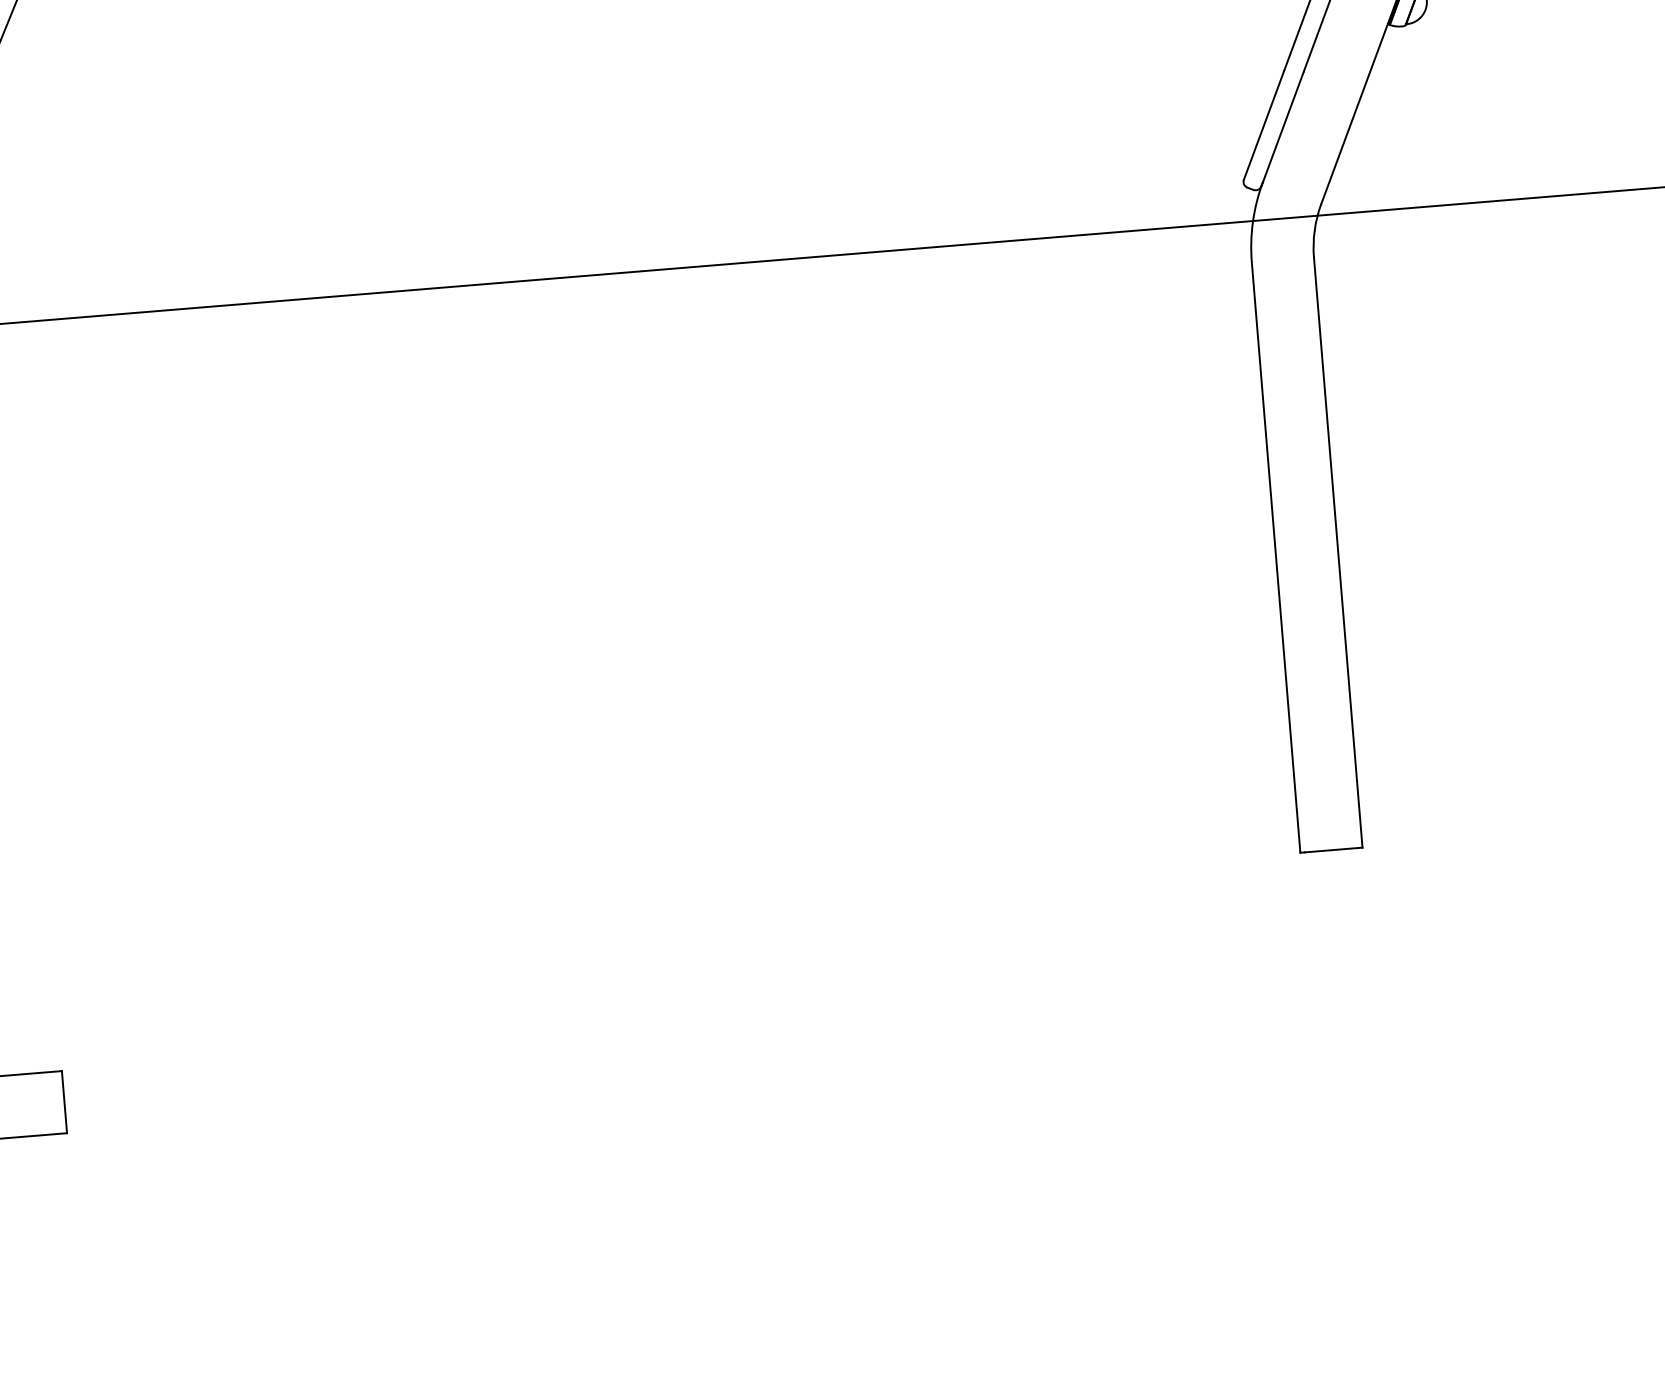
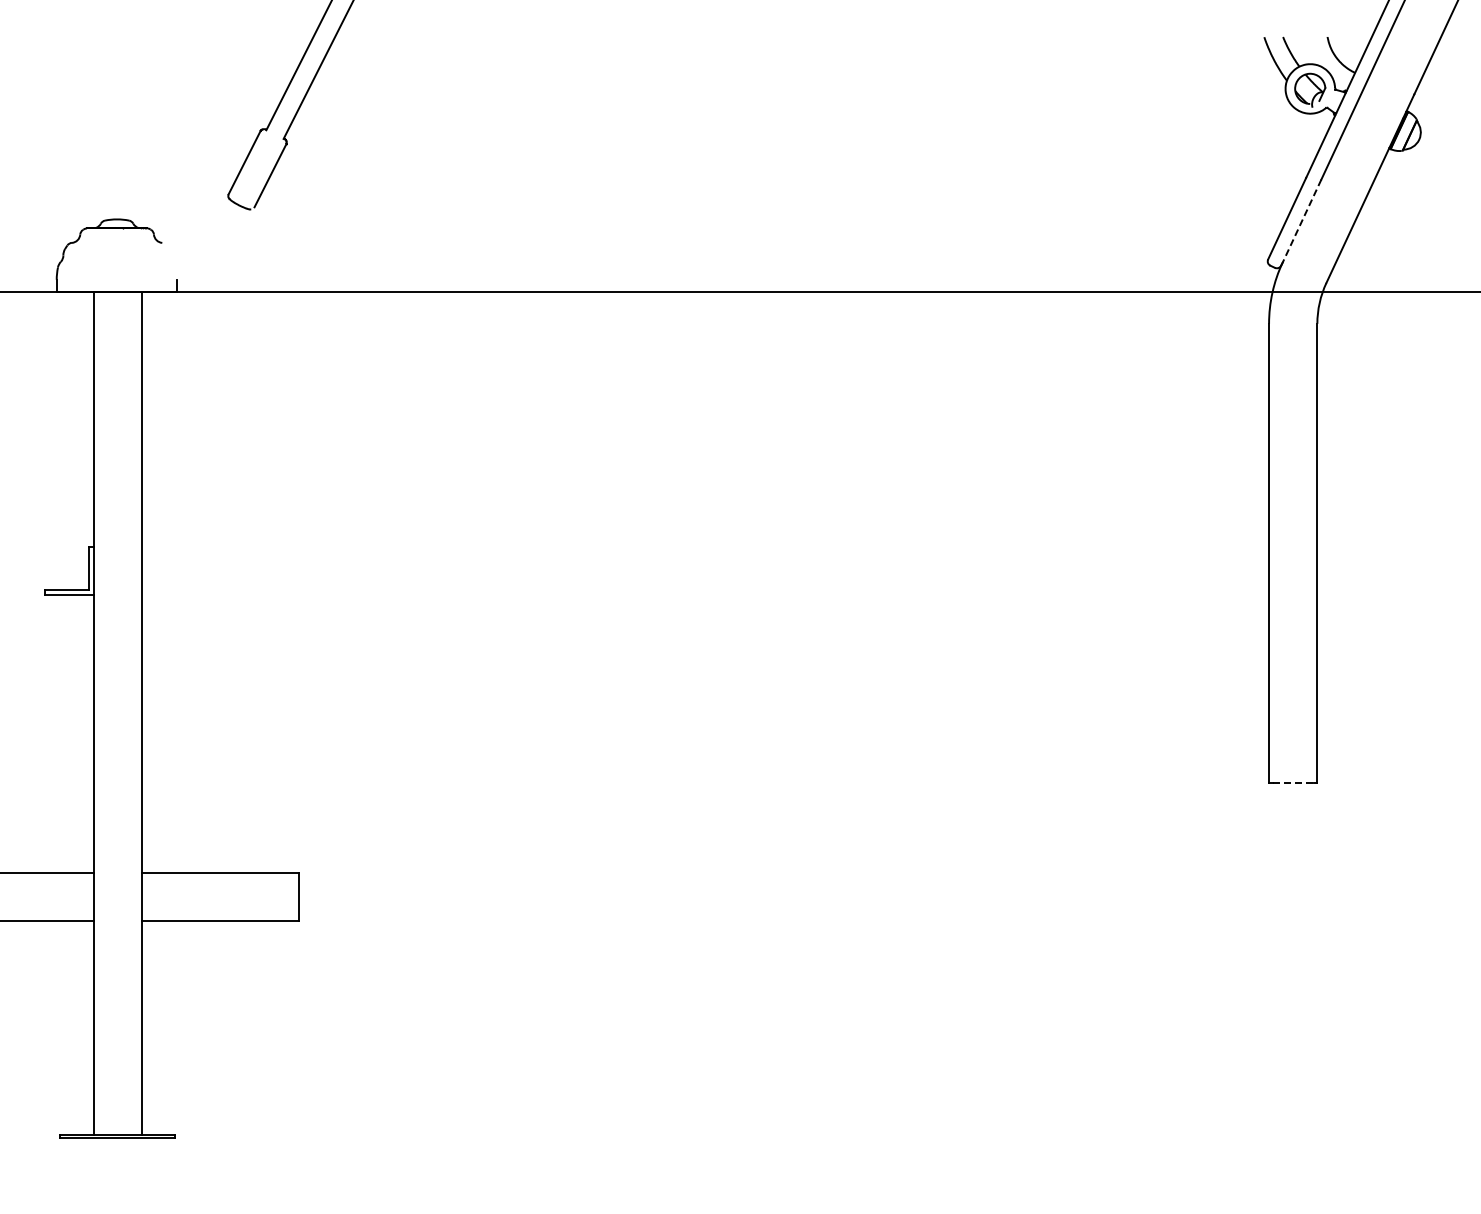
line: (1284, 127) -> (1302, 221), solid -> dashed
line: (1331, 849) -> (1293, 782), solid -> dashed

